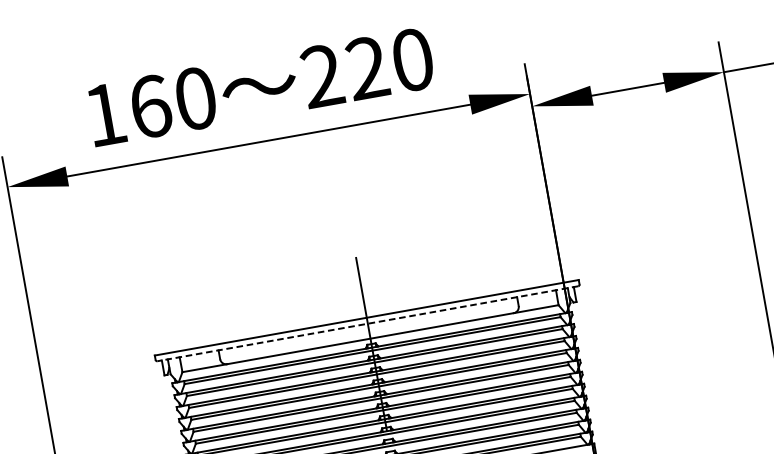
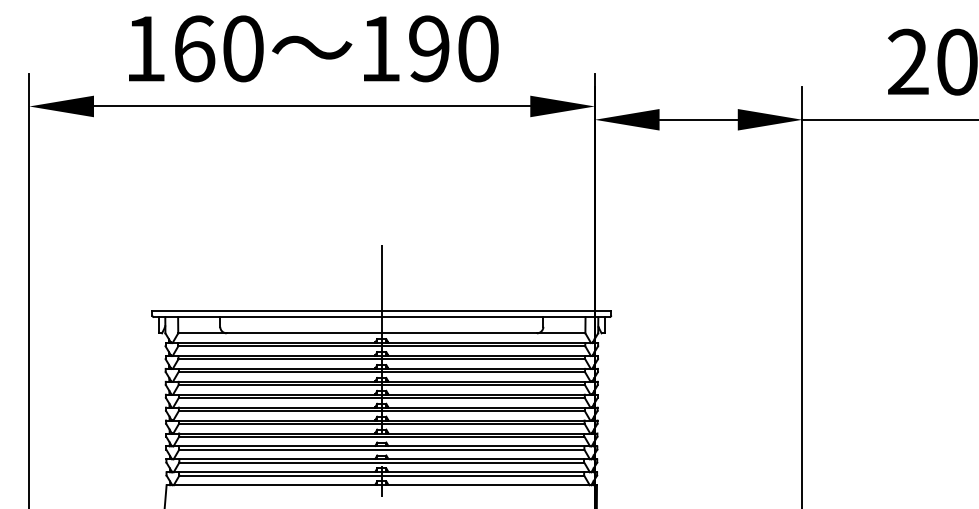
text: (344, 71) -> (404, 48), 220 -> 190
line: (367, 324) -> (381, 317), dashed -> solid

